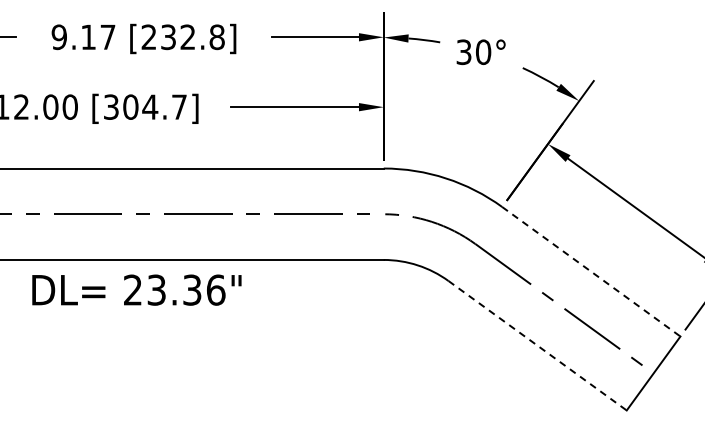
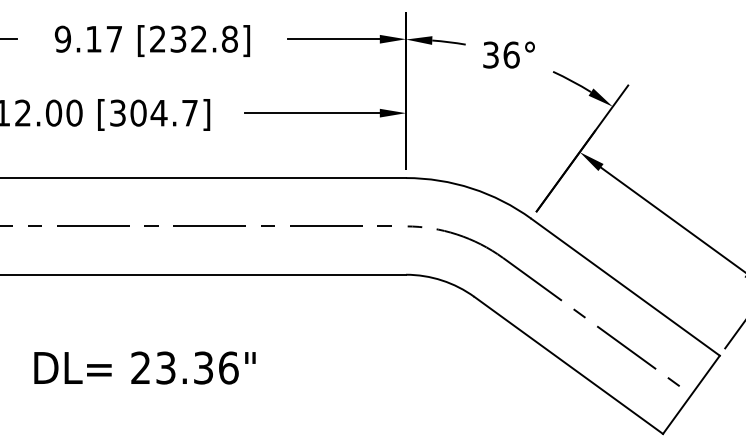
text: (483, 51) -> (511, 54), 30° -> 36°
line: (591, 272) -> (625, 288), dashed -> solid
text: (136, 289) -> (144, 367), moved
line: (538, 346) -> (569, 366), dashed -> solid

